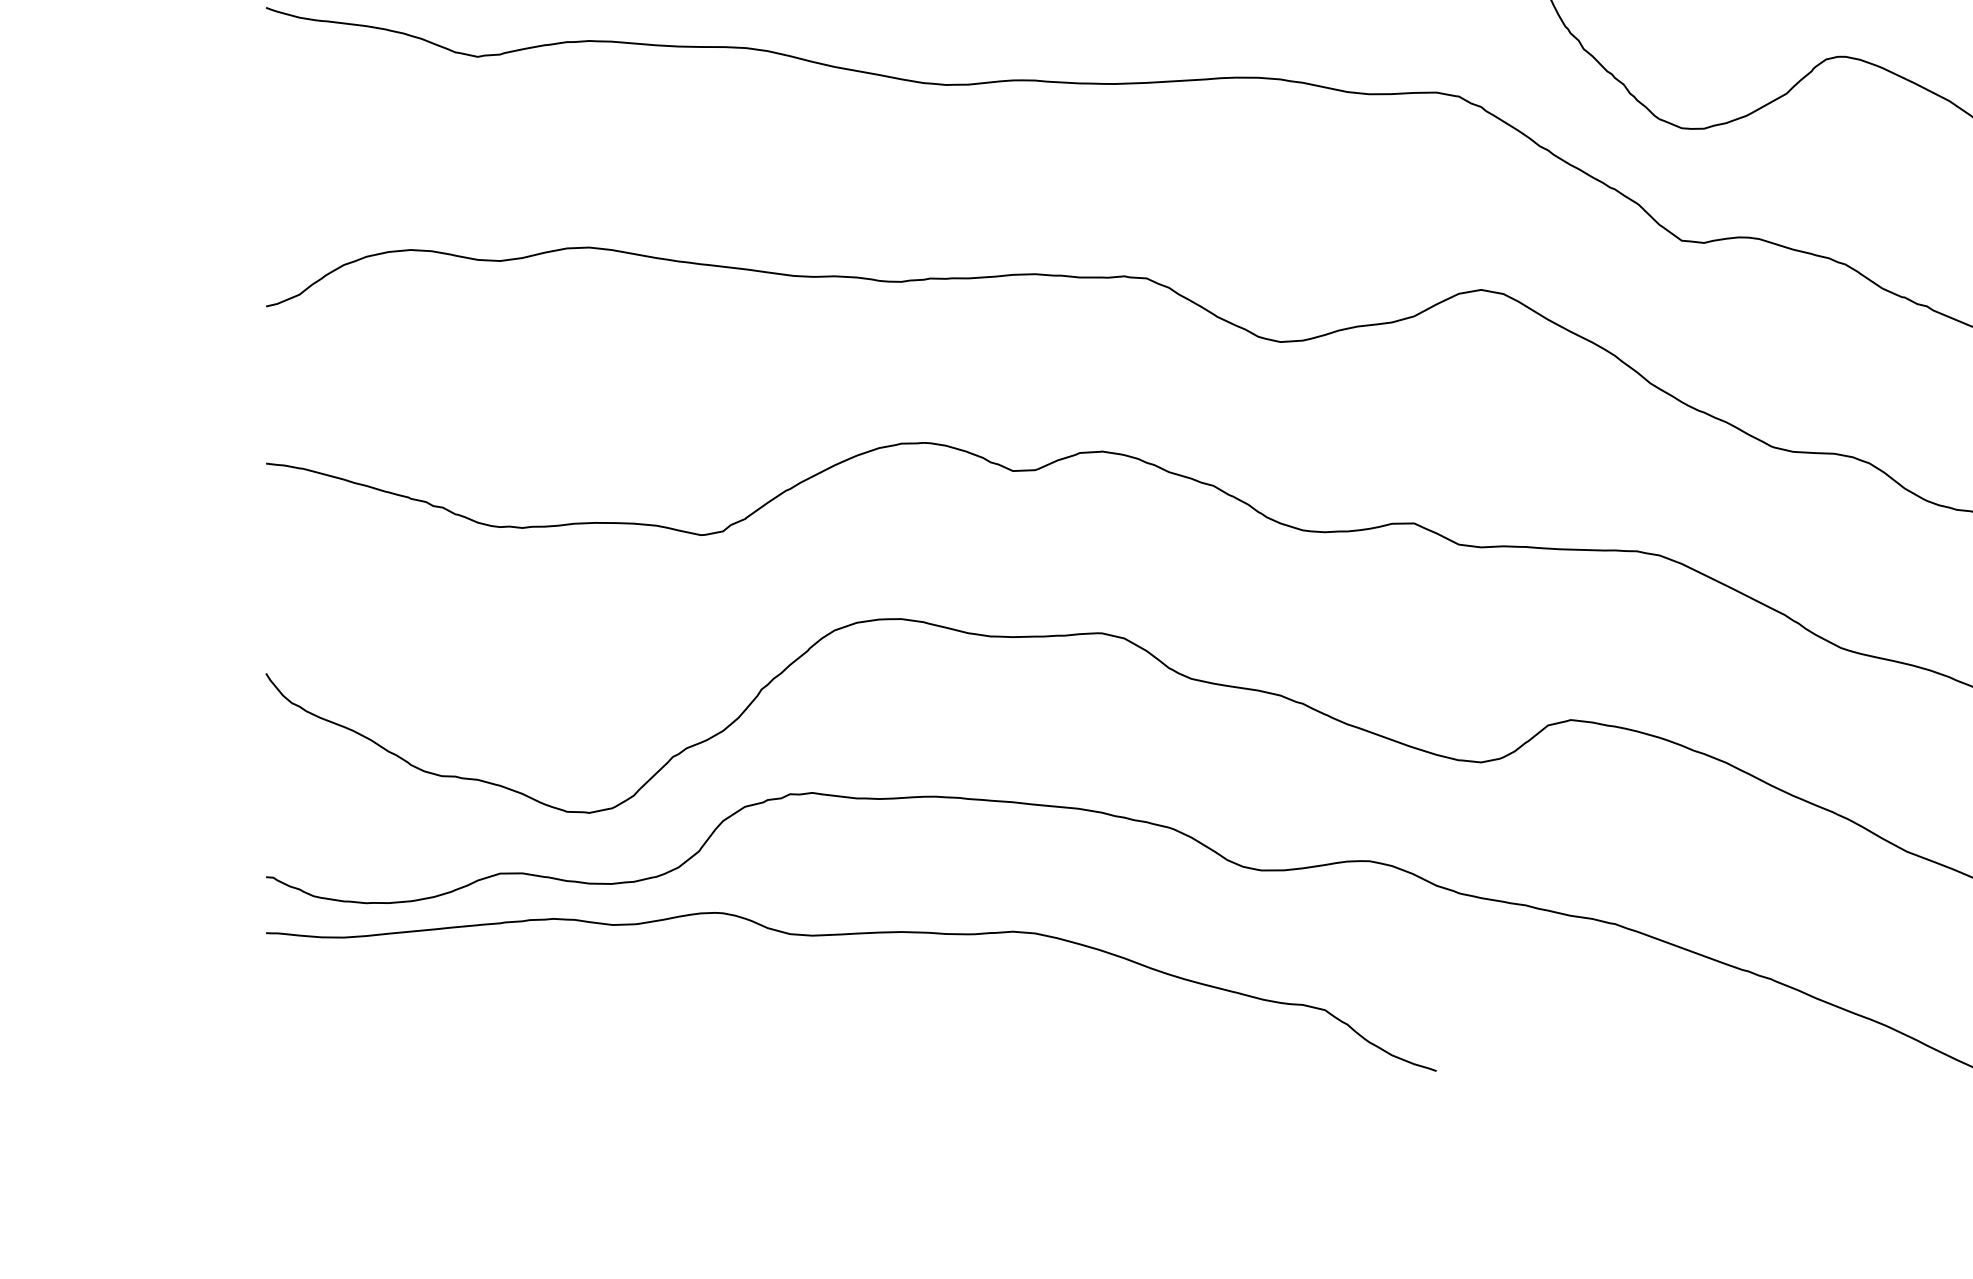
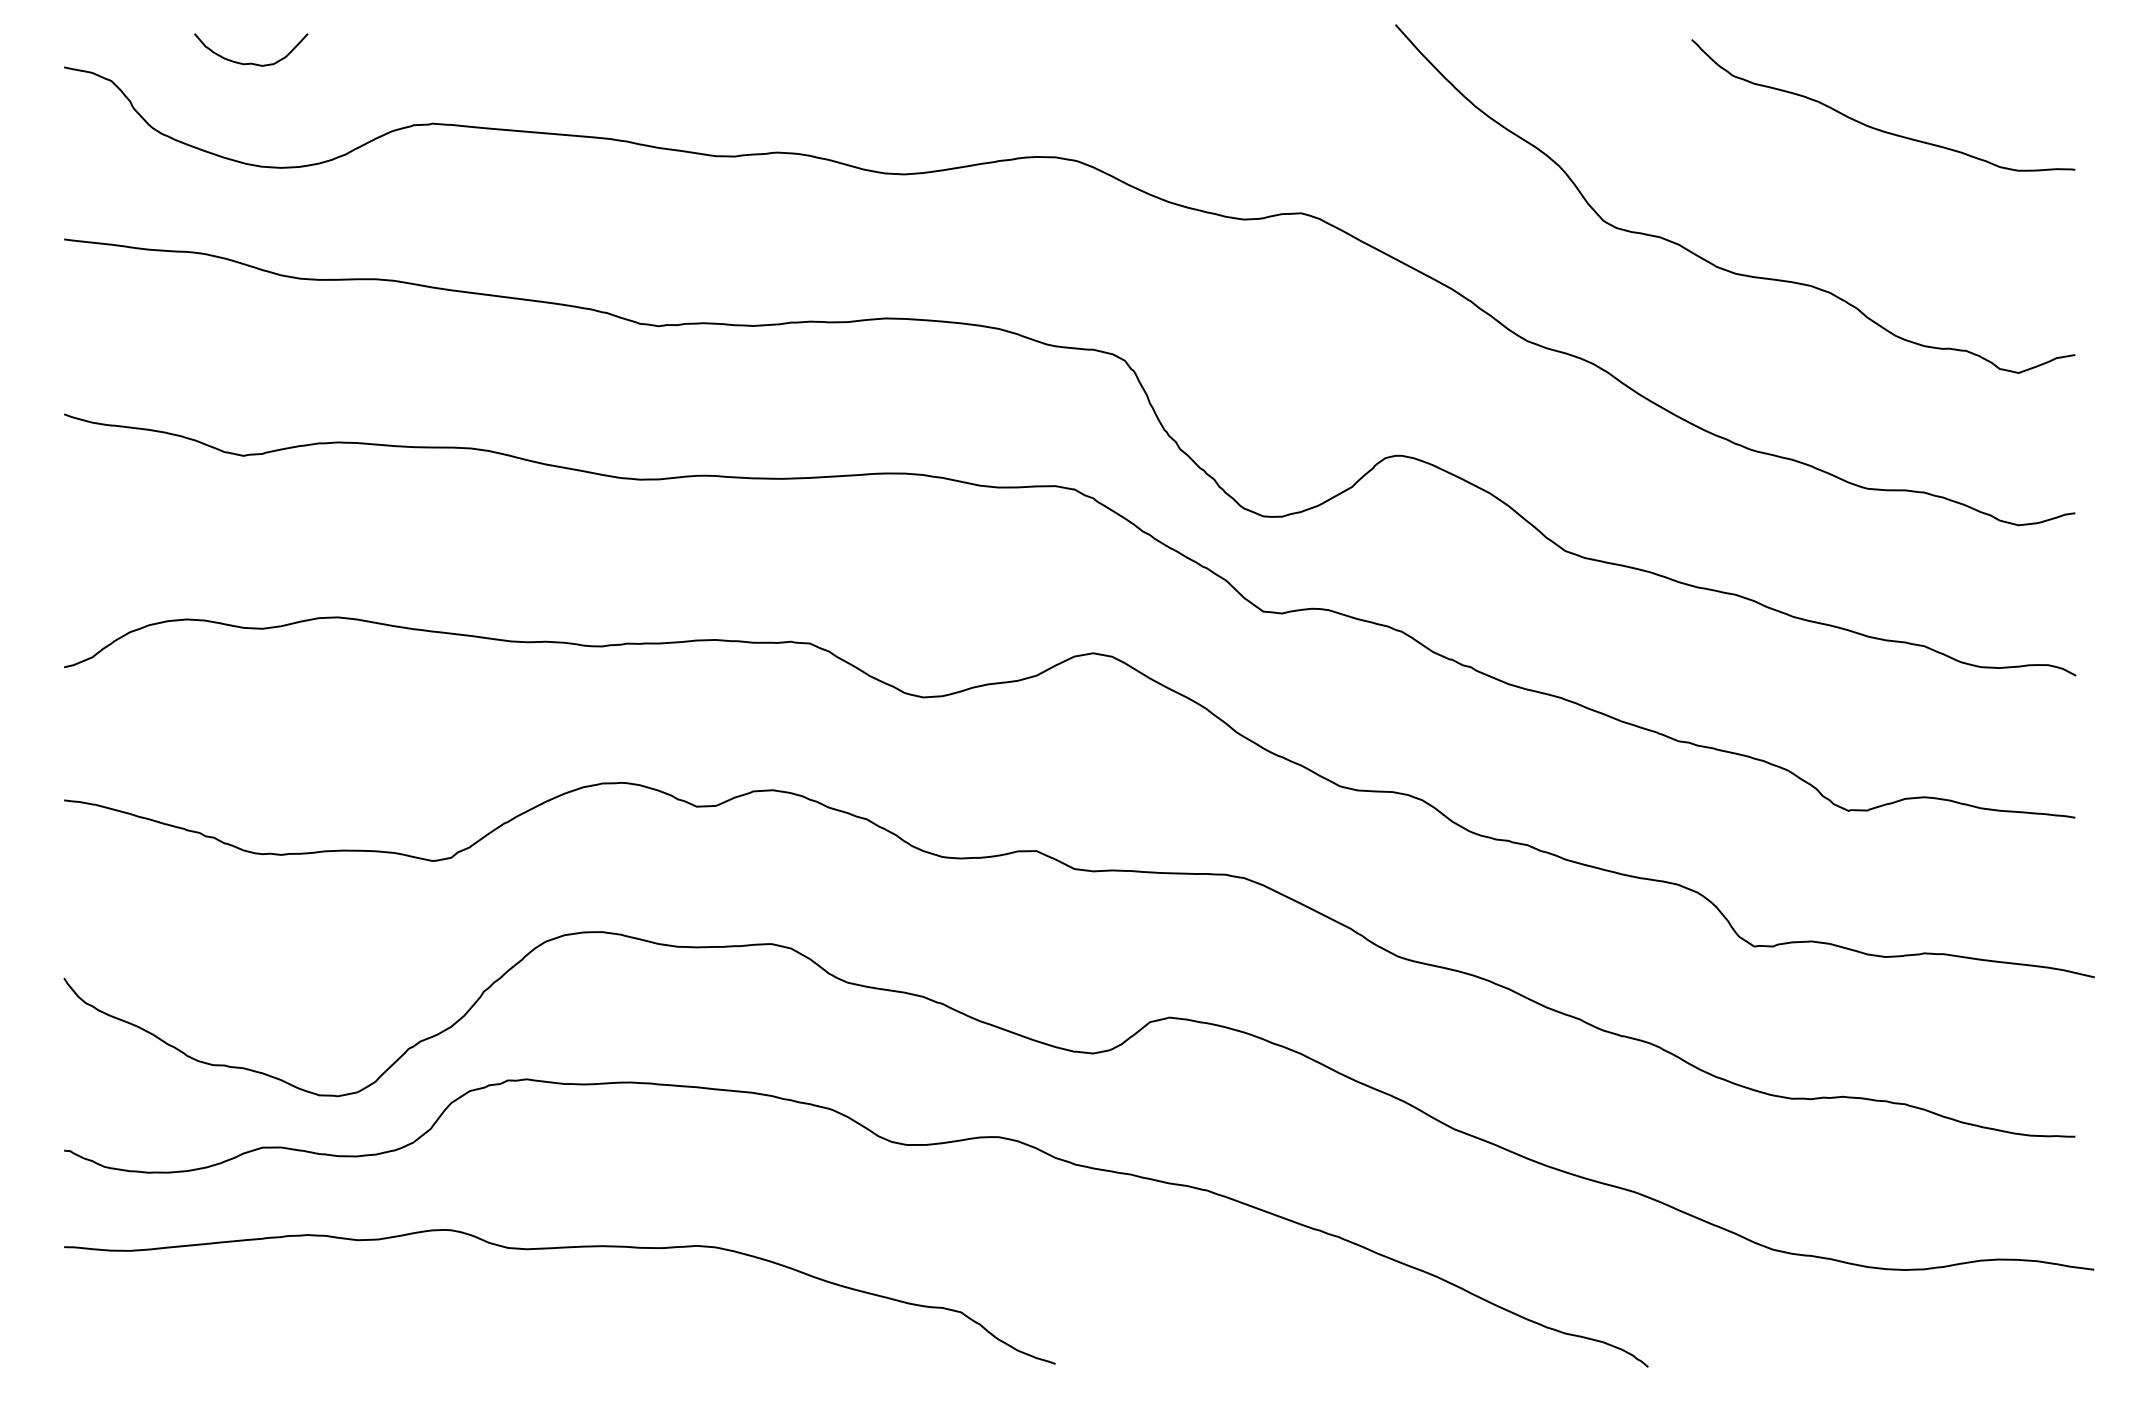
curve: (842, 935) -> (552, 1249), moved

